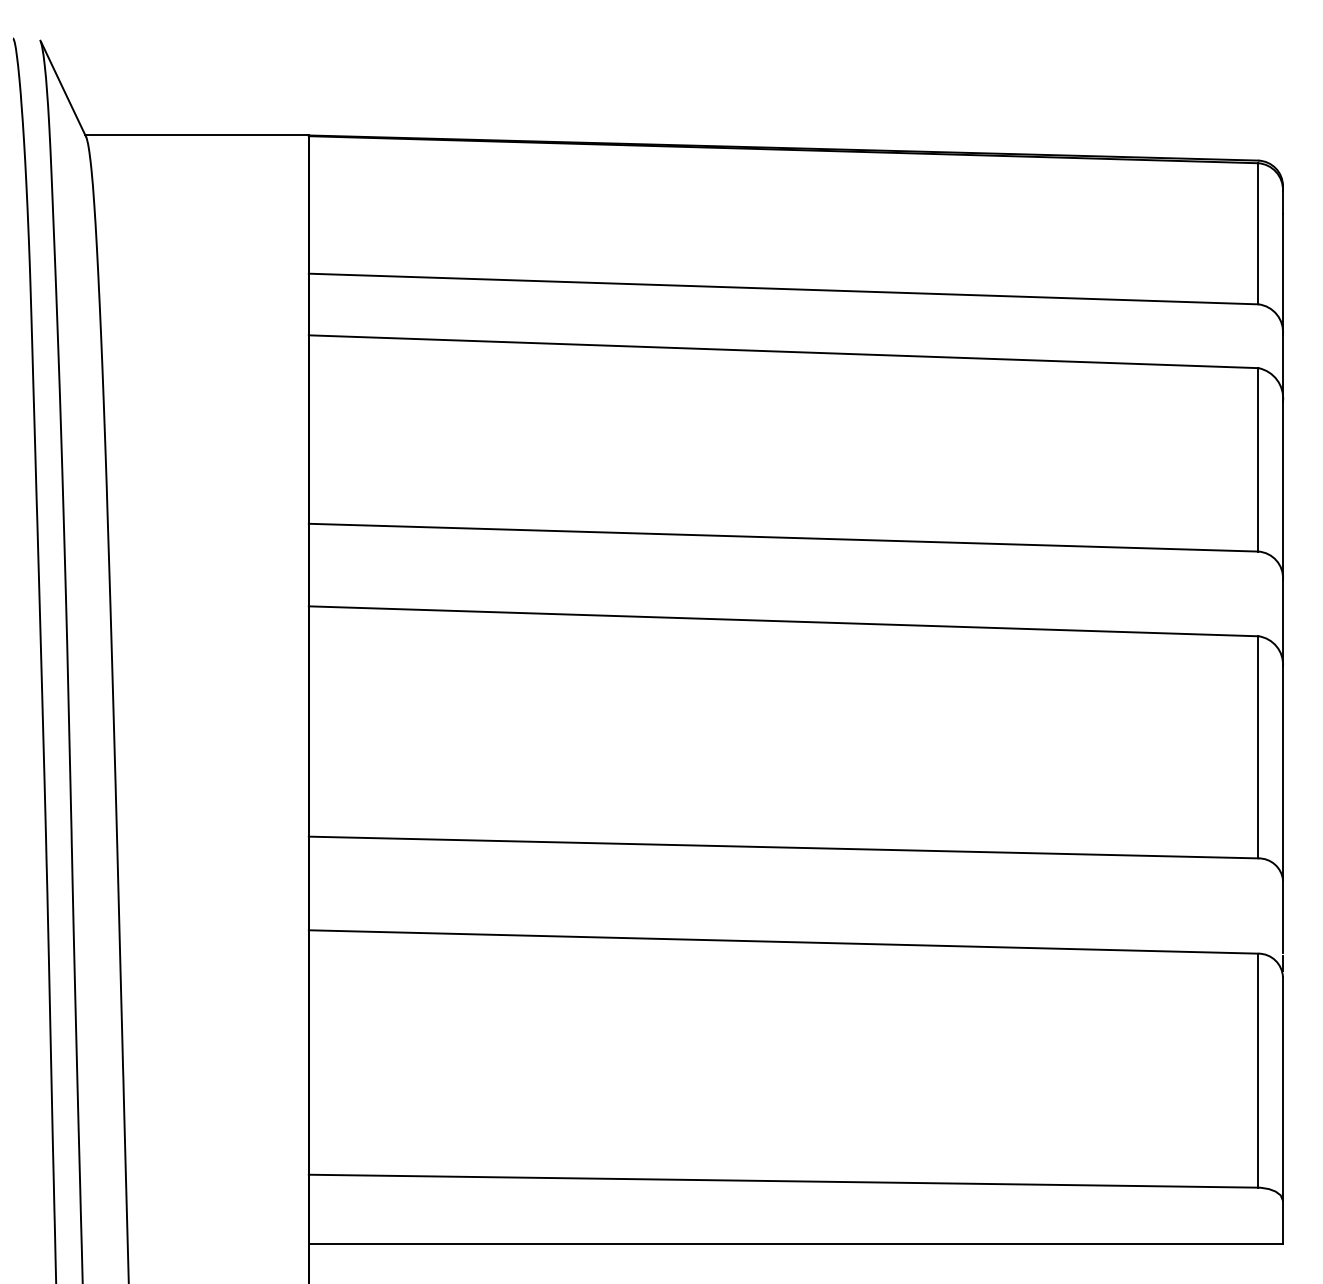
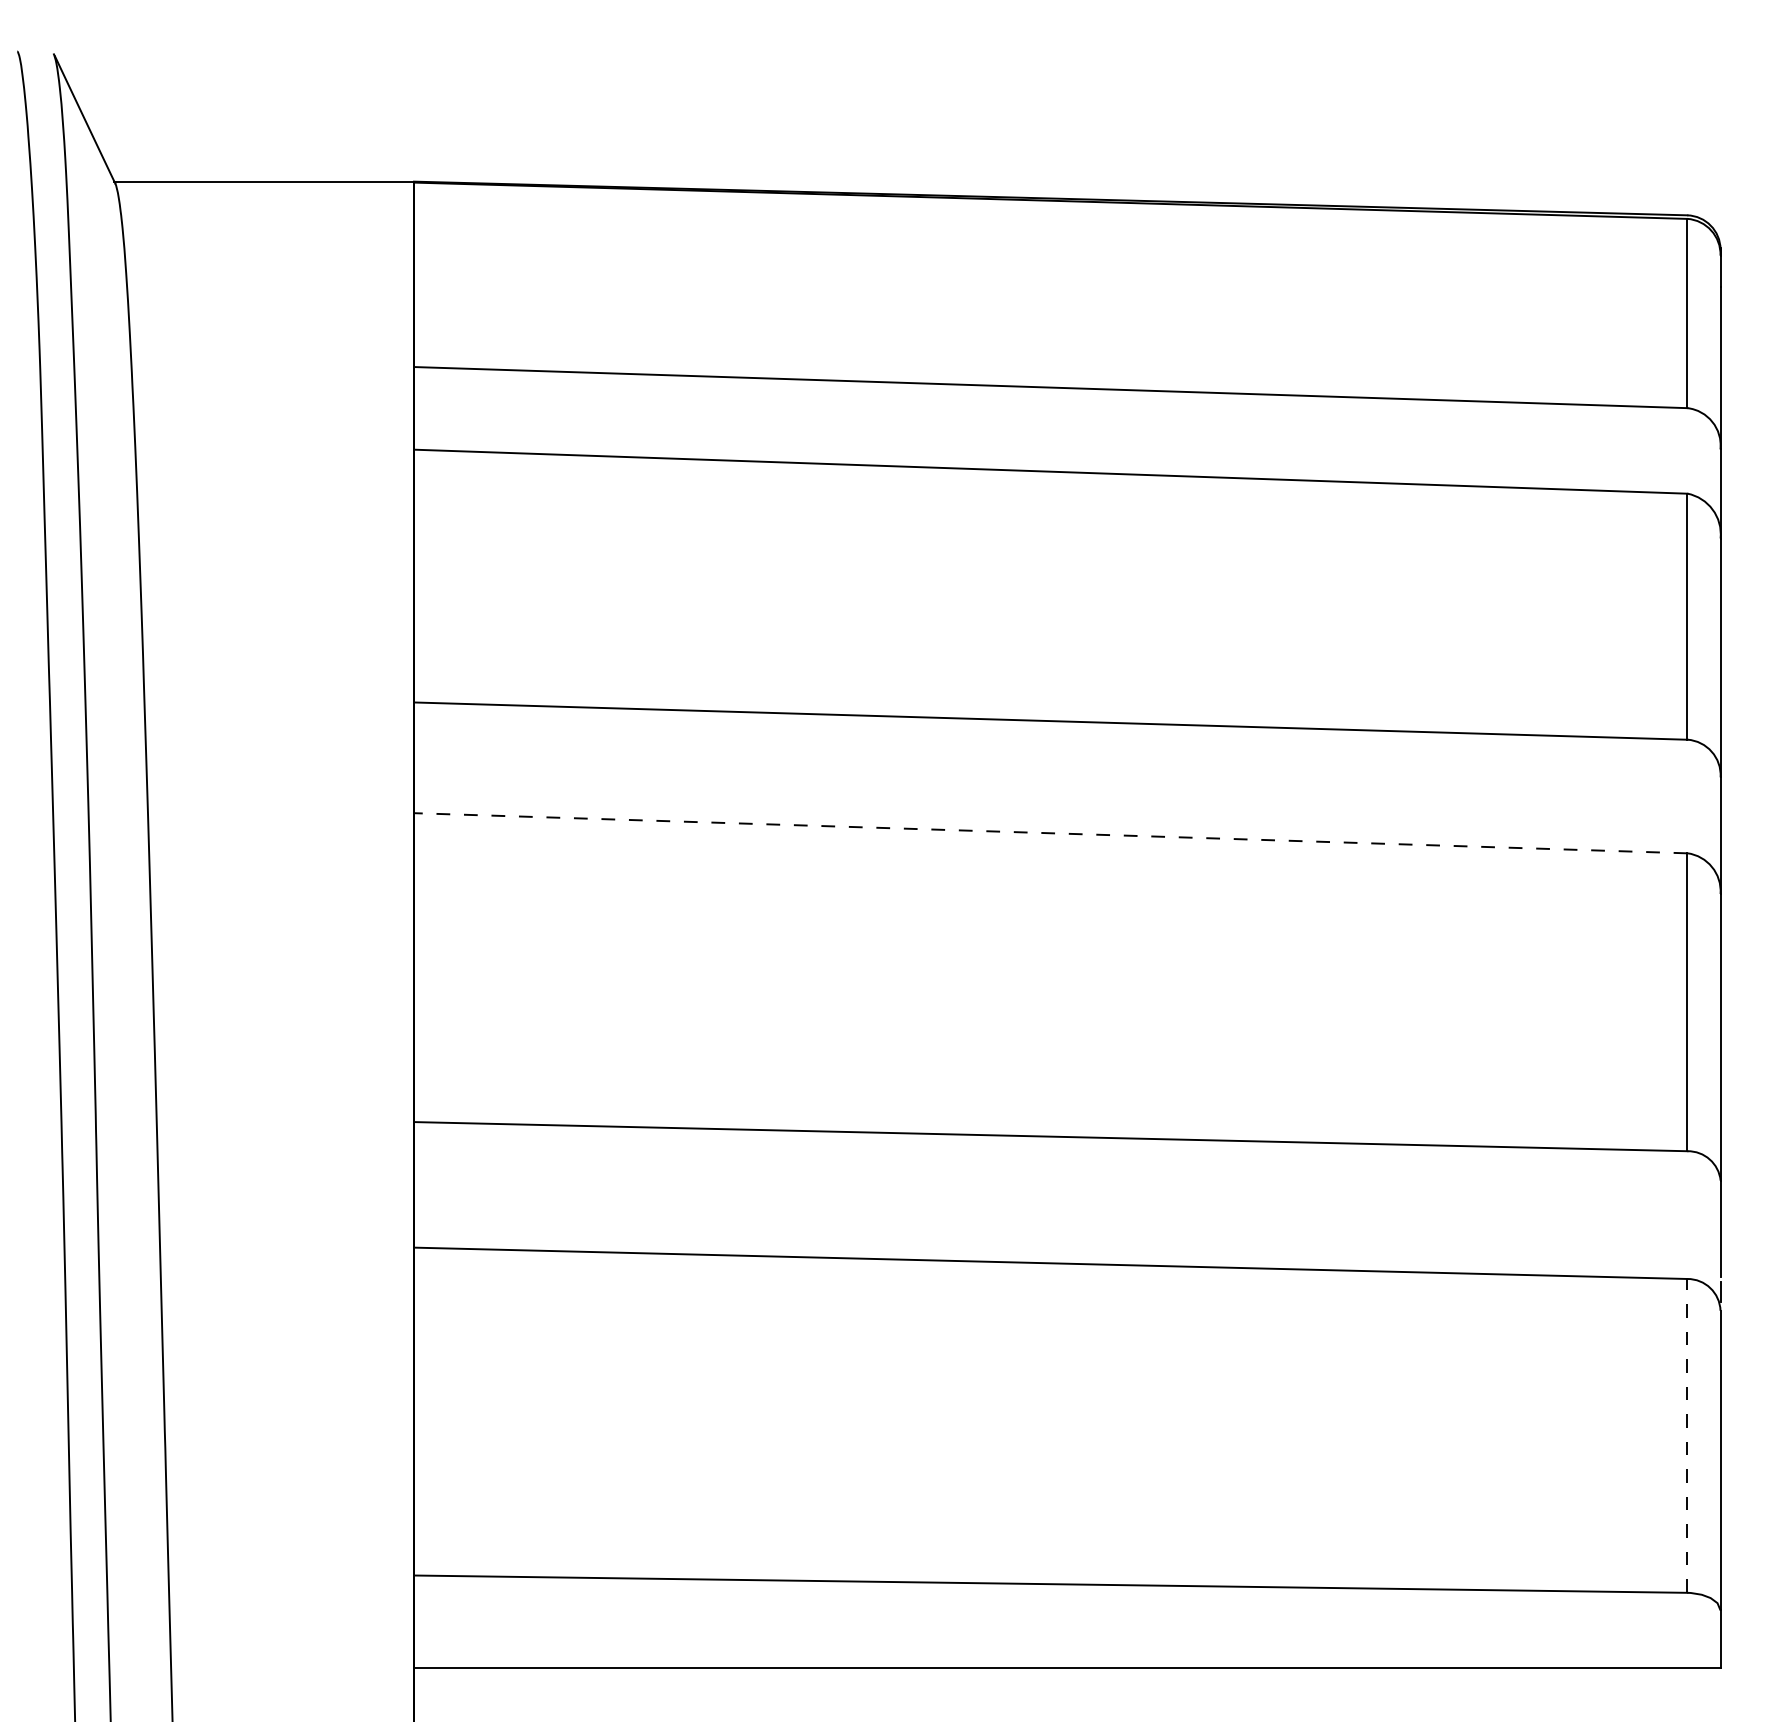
line: (783, 621) -> (1050, 833), solid -> dashed
line: (1258, 1070) -> (1687, 1435), solid -> dashed

